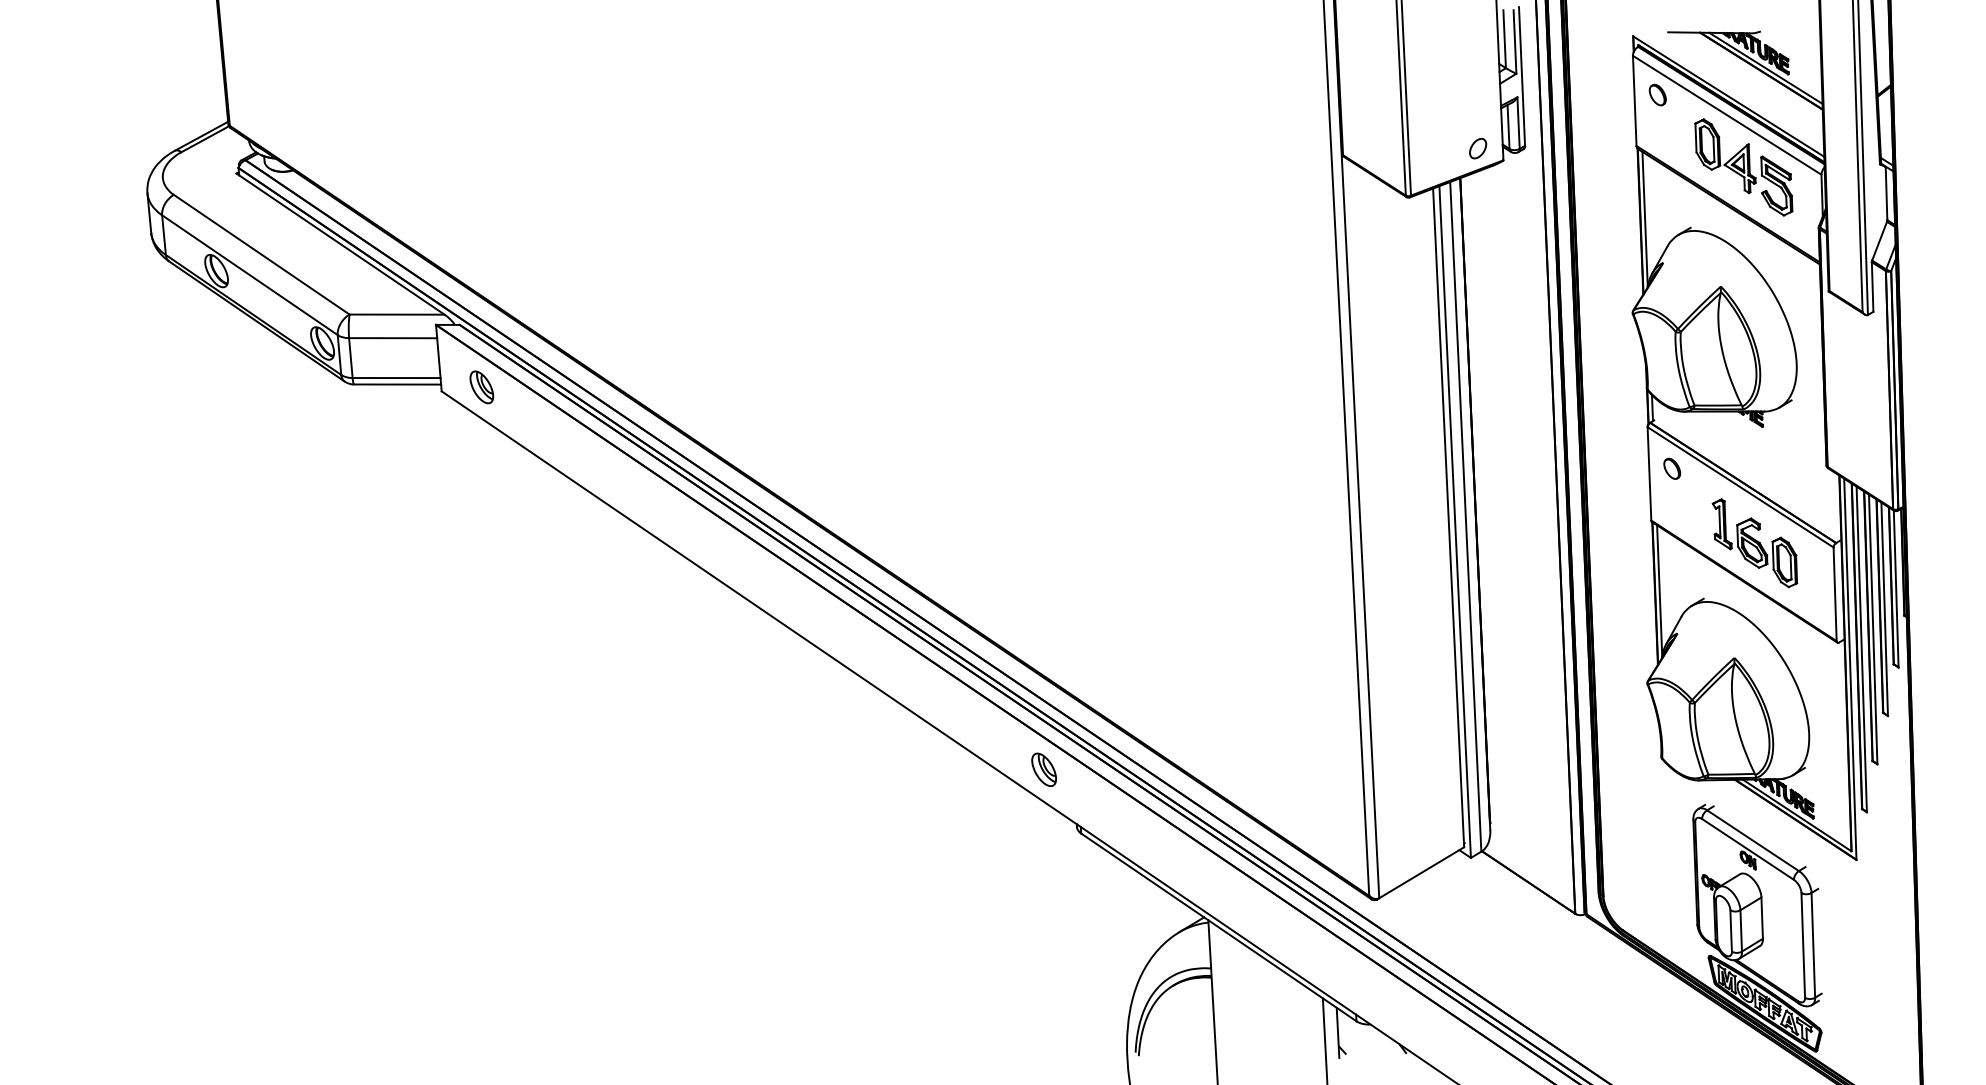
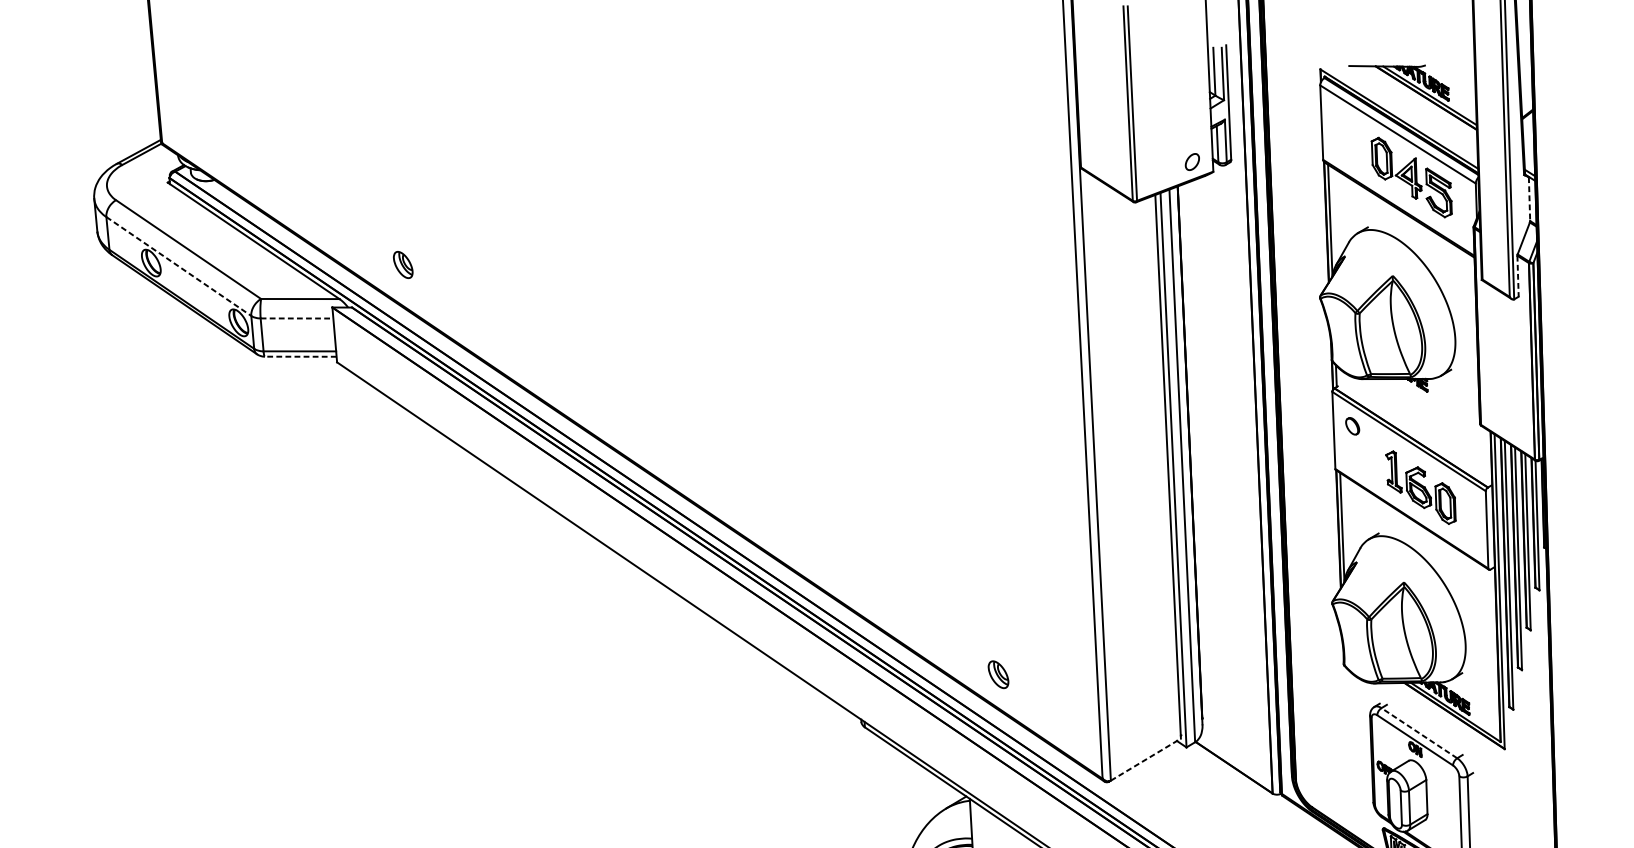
part: (1657, 94) -> (1340, 117), removed
line: (1886, 193) -> (1529, 199), solid -> dashed
line: (250, 275) -> (179, 266), solid -> dashed
line: (1872, 287) -> (1517, 276), solid -> dashed
line: (393, 338) -> (297, 318), solid -> dashed
line: (397, 384) -> (300, 356), solid -> dashed
part: (481, 387) -> (402, 265), moved
part: (1043, 769) -> (998, 674), moved
line: (1752, 840) -> (1418, 733), solid -> dashed
line: (1421, 872) -> (1145, 759), solid -> dashed

